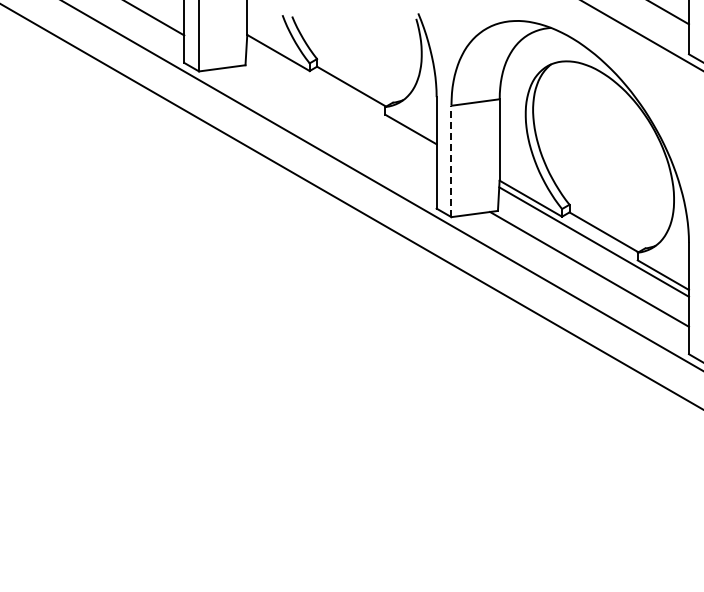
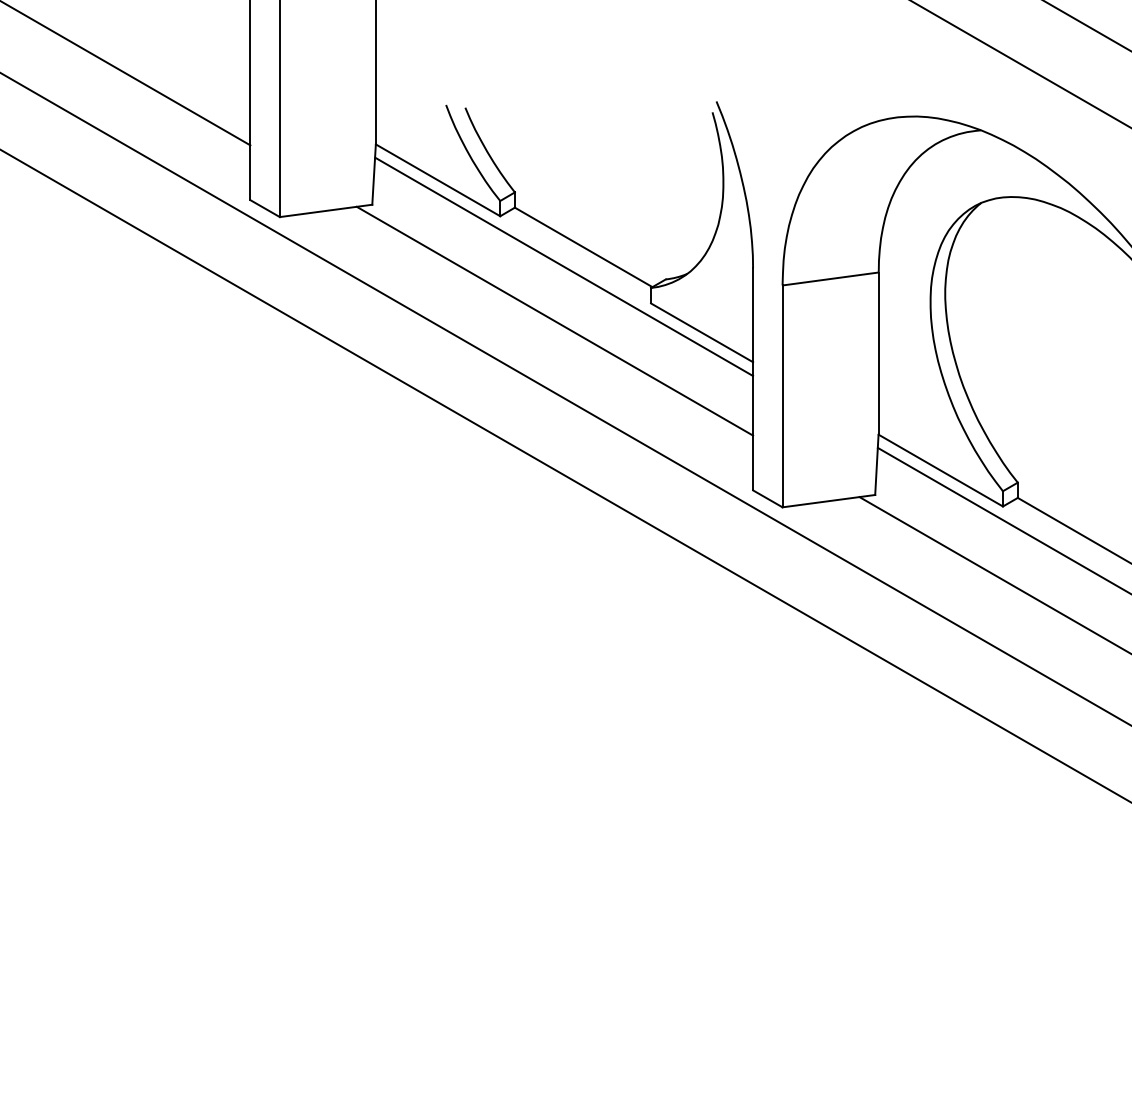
line: (341, 96) -> (563, 266), added
line: (336, 123) -> (553, 320), added
line: (451, 161) -> (782, 396), dashed -> solid

